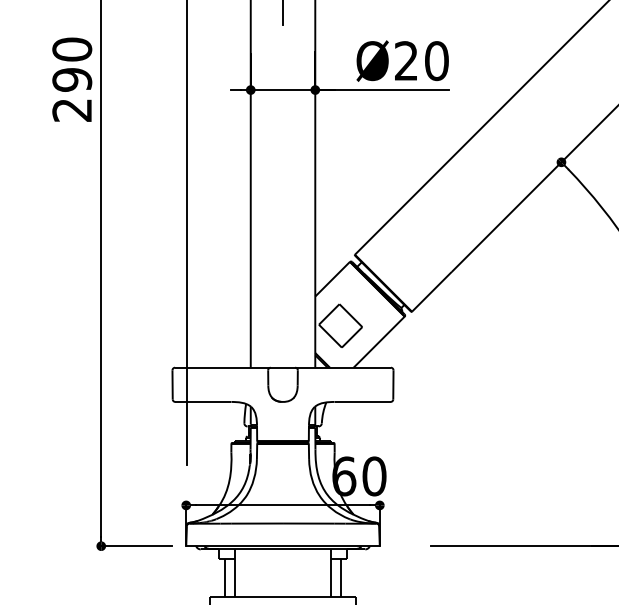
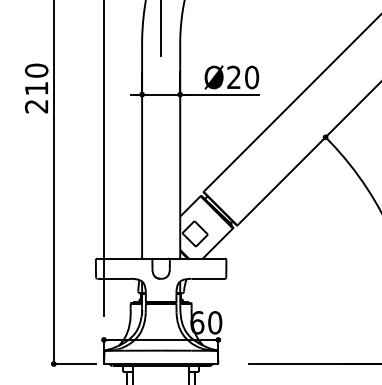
text: (71, 79) -> (36, 88), 290 -> 210

